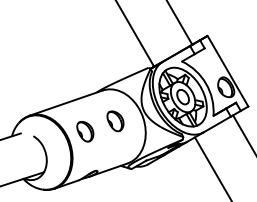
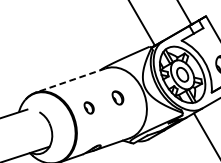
line: (66, 103) -> (71, 80), solid -> dashed
part: (115, 121) -> (117, 98), size x0.7
part: (85, 131) -> (89, 107), size x0.6

